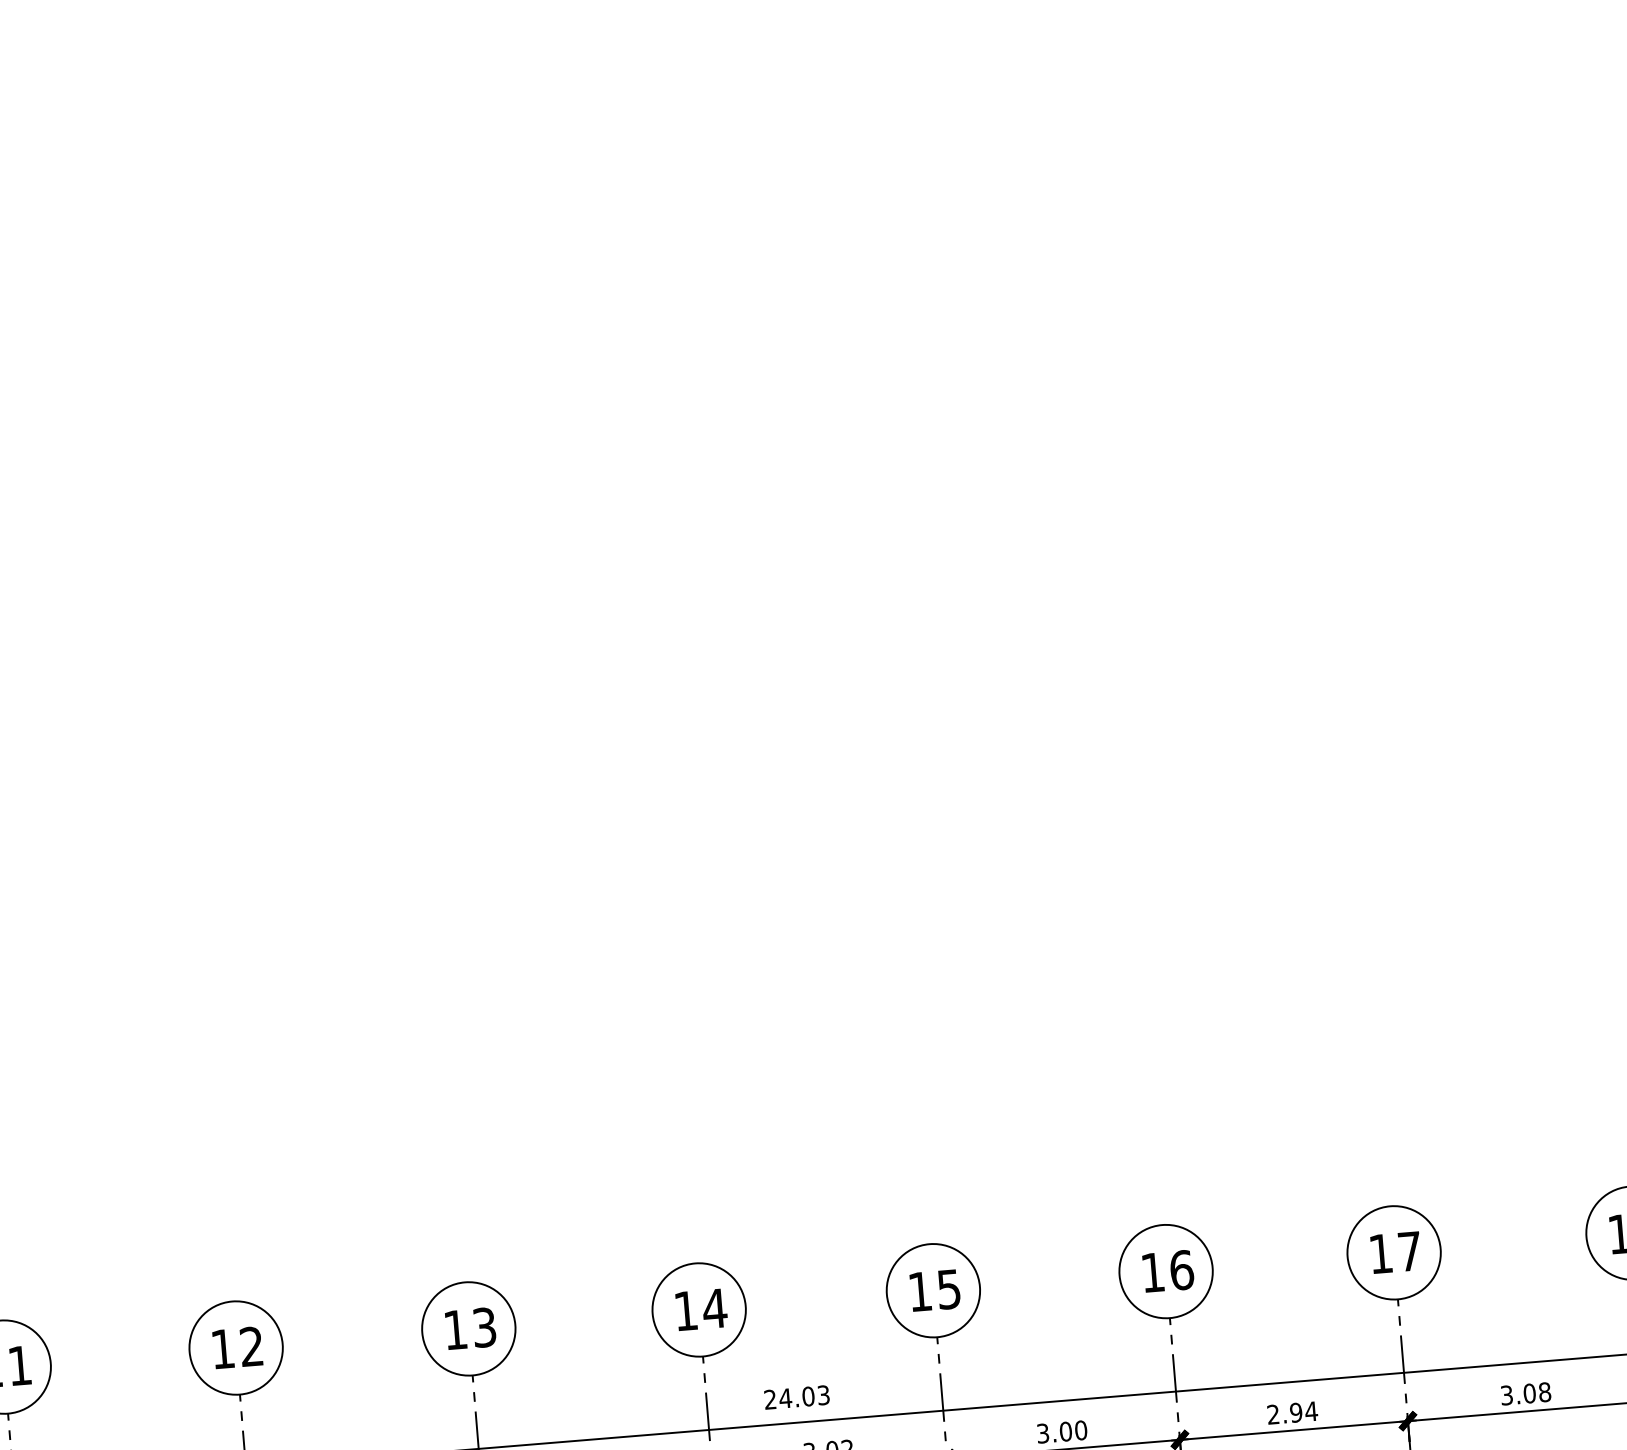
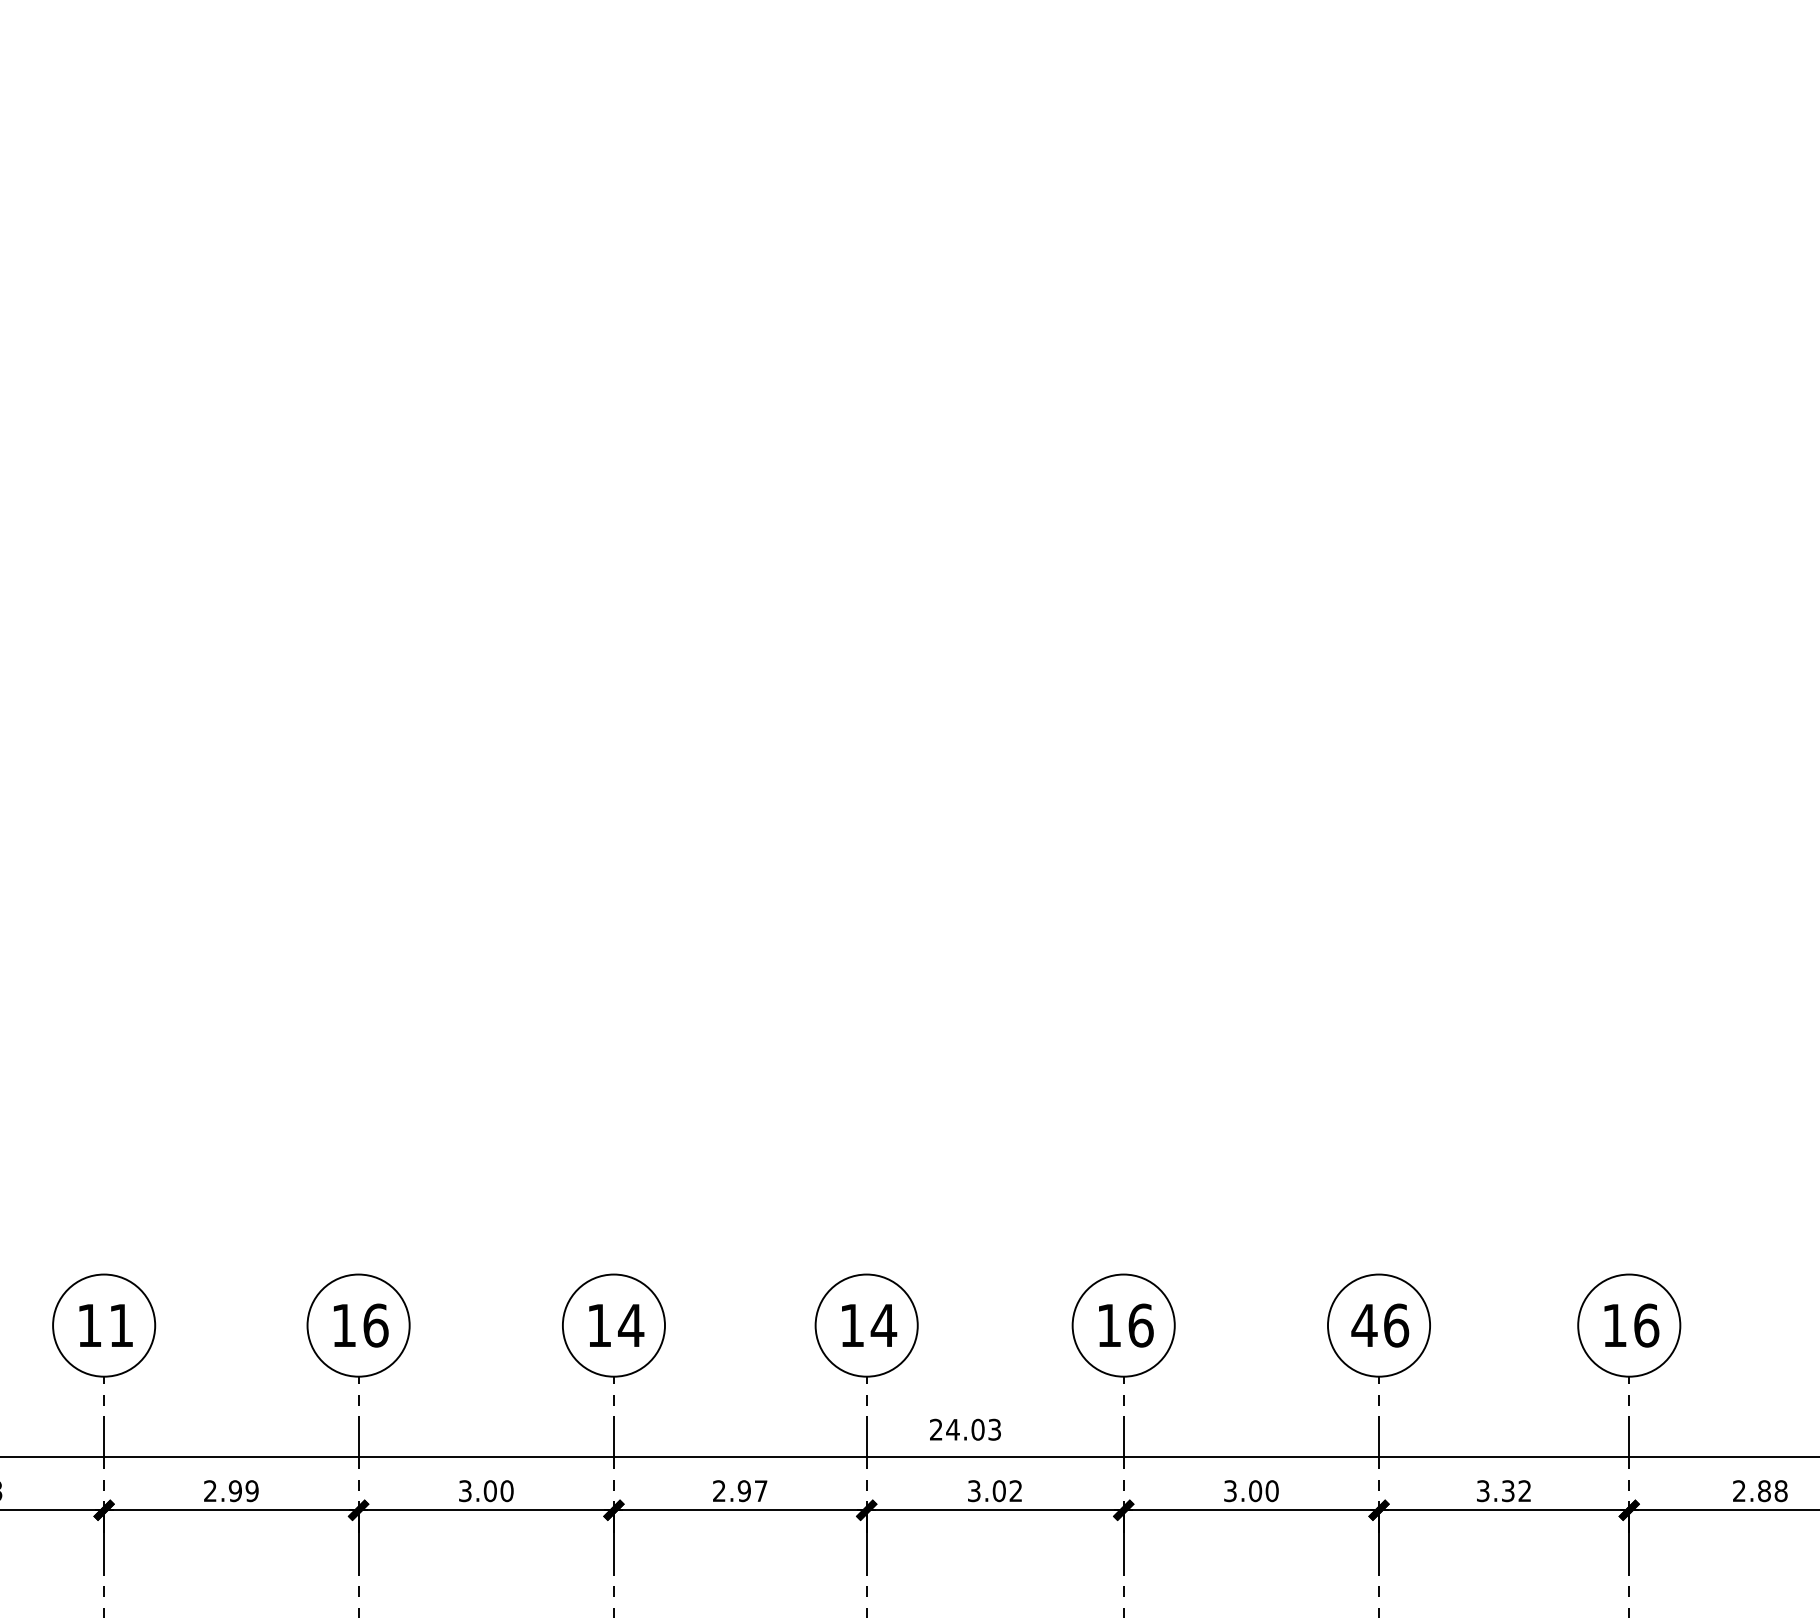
text: (1409, 1251) -> (1646, 1325), 17 -> 16
text: (1152, 1272) -> (1364, 1325), 16 -> 46
text: (948, 1289) -> (1140, 1325), 15 -> 16
text: (484, 1327) -> (631, 1325), 13 -> 14
text: (251, 1346) -> (375, 1325), 12 -> 16
text: (1518, 1394) -> (1752, 1491), 3.08 -> 2.88
text: (1292, 1413) -> (1504, 1491), 2.94 -> 3.32

